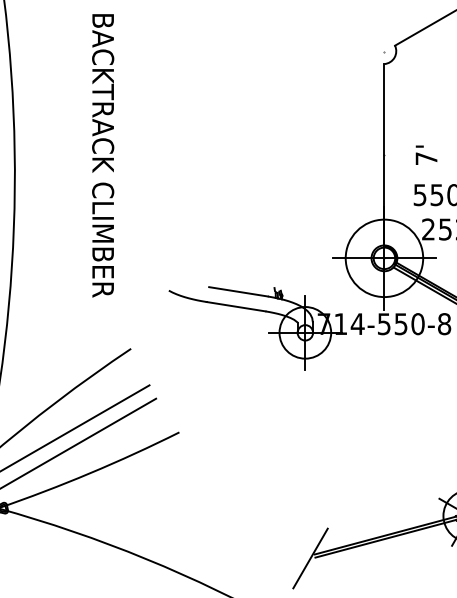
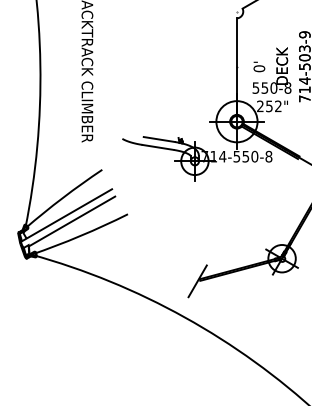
text: (426, 158) -> (259, 68), 7' -> 0'

